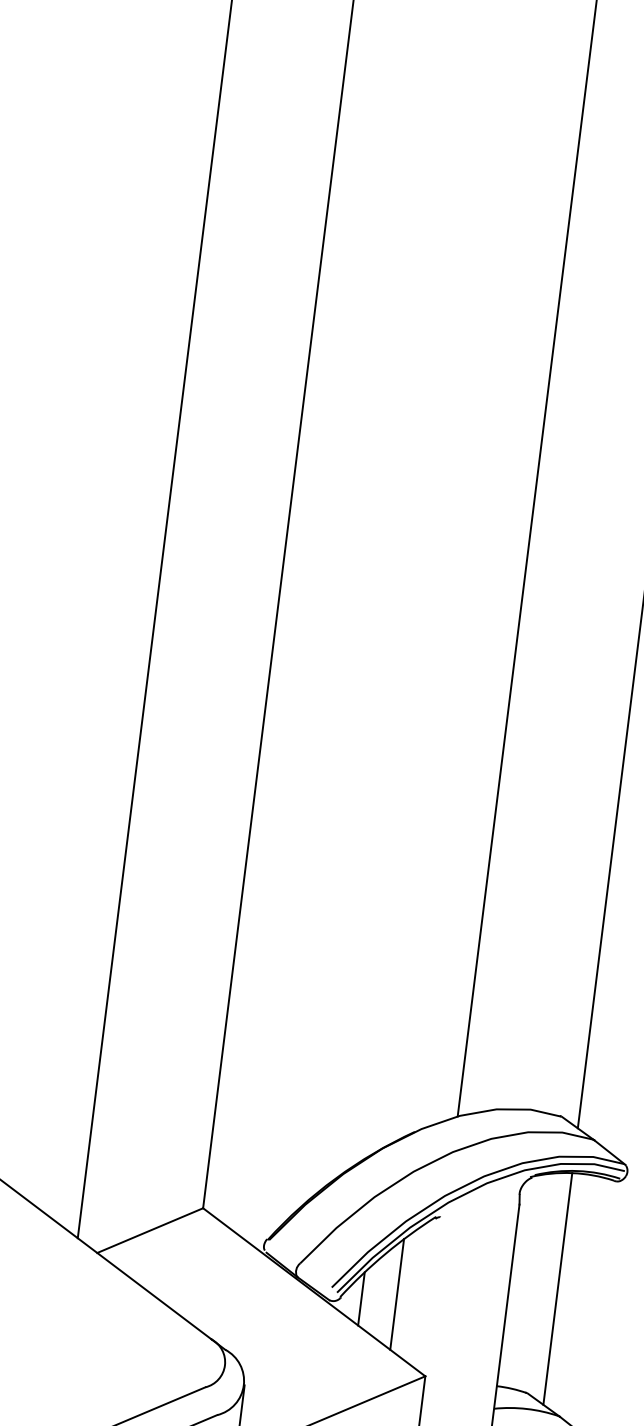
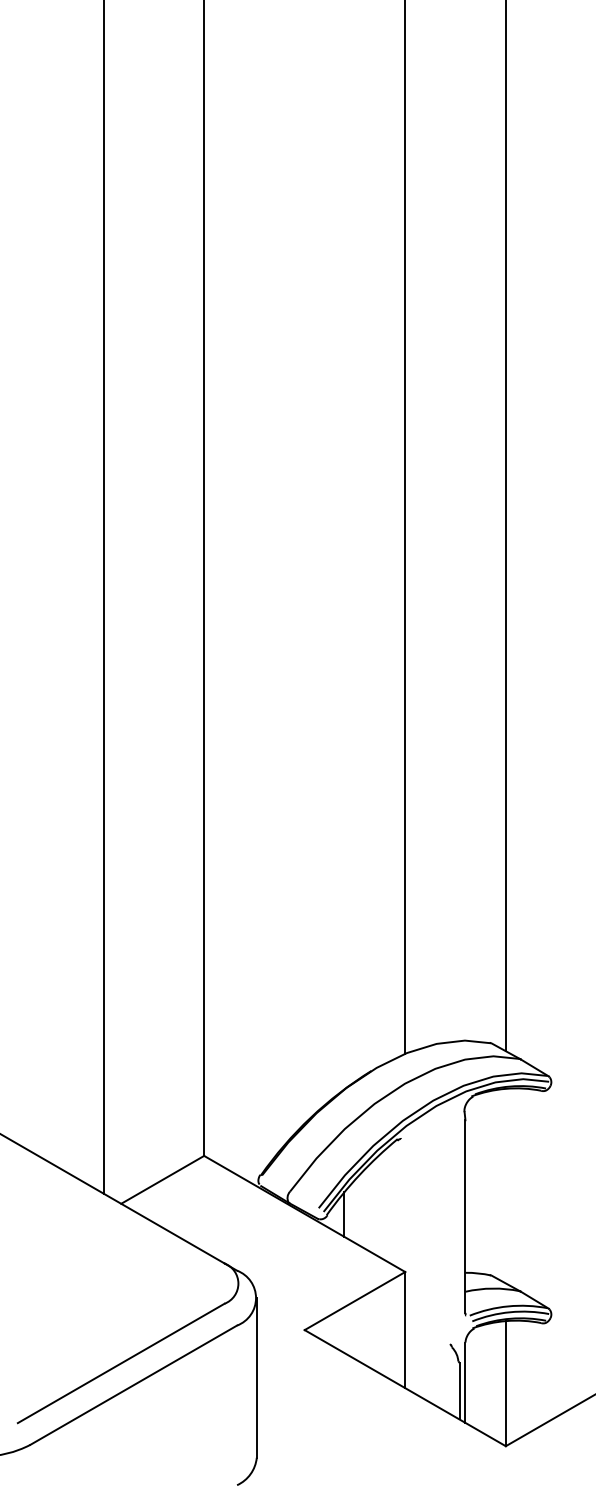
line: (557, 1288) -> (505, 1185), removed
line: (397, 1293) -> (373, 1206), removed

